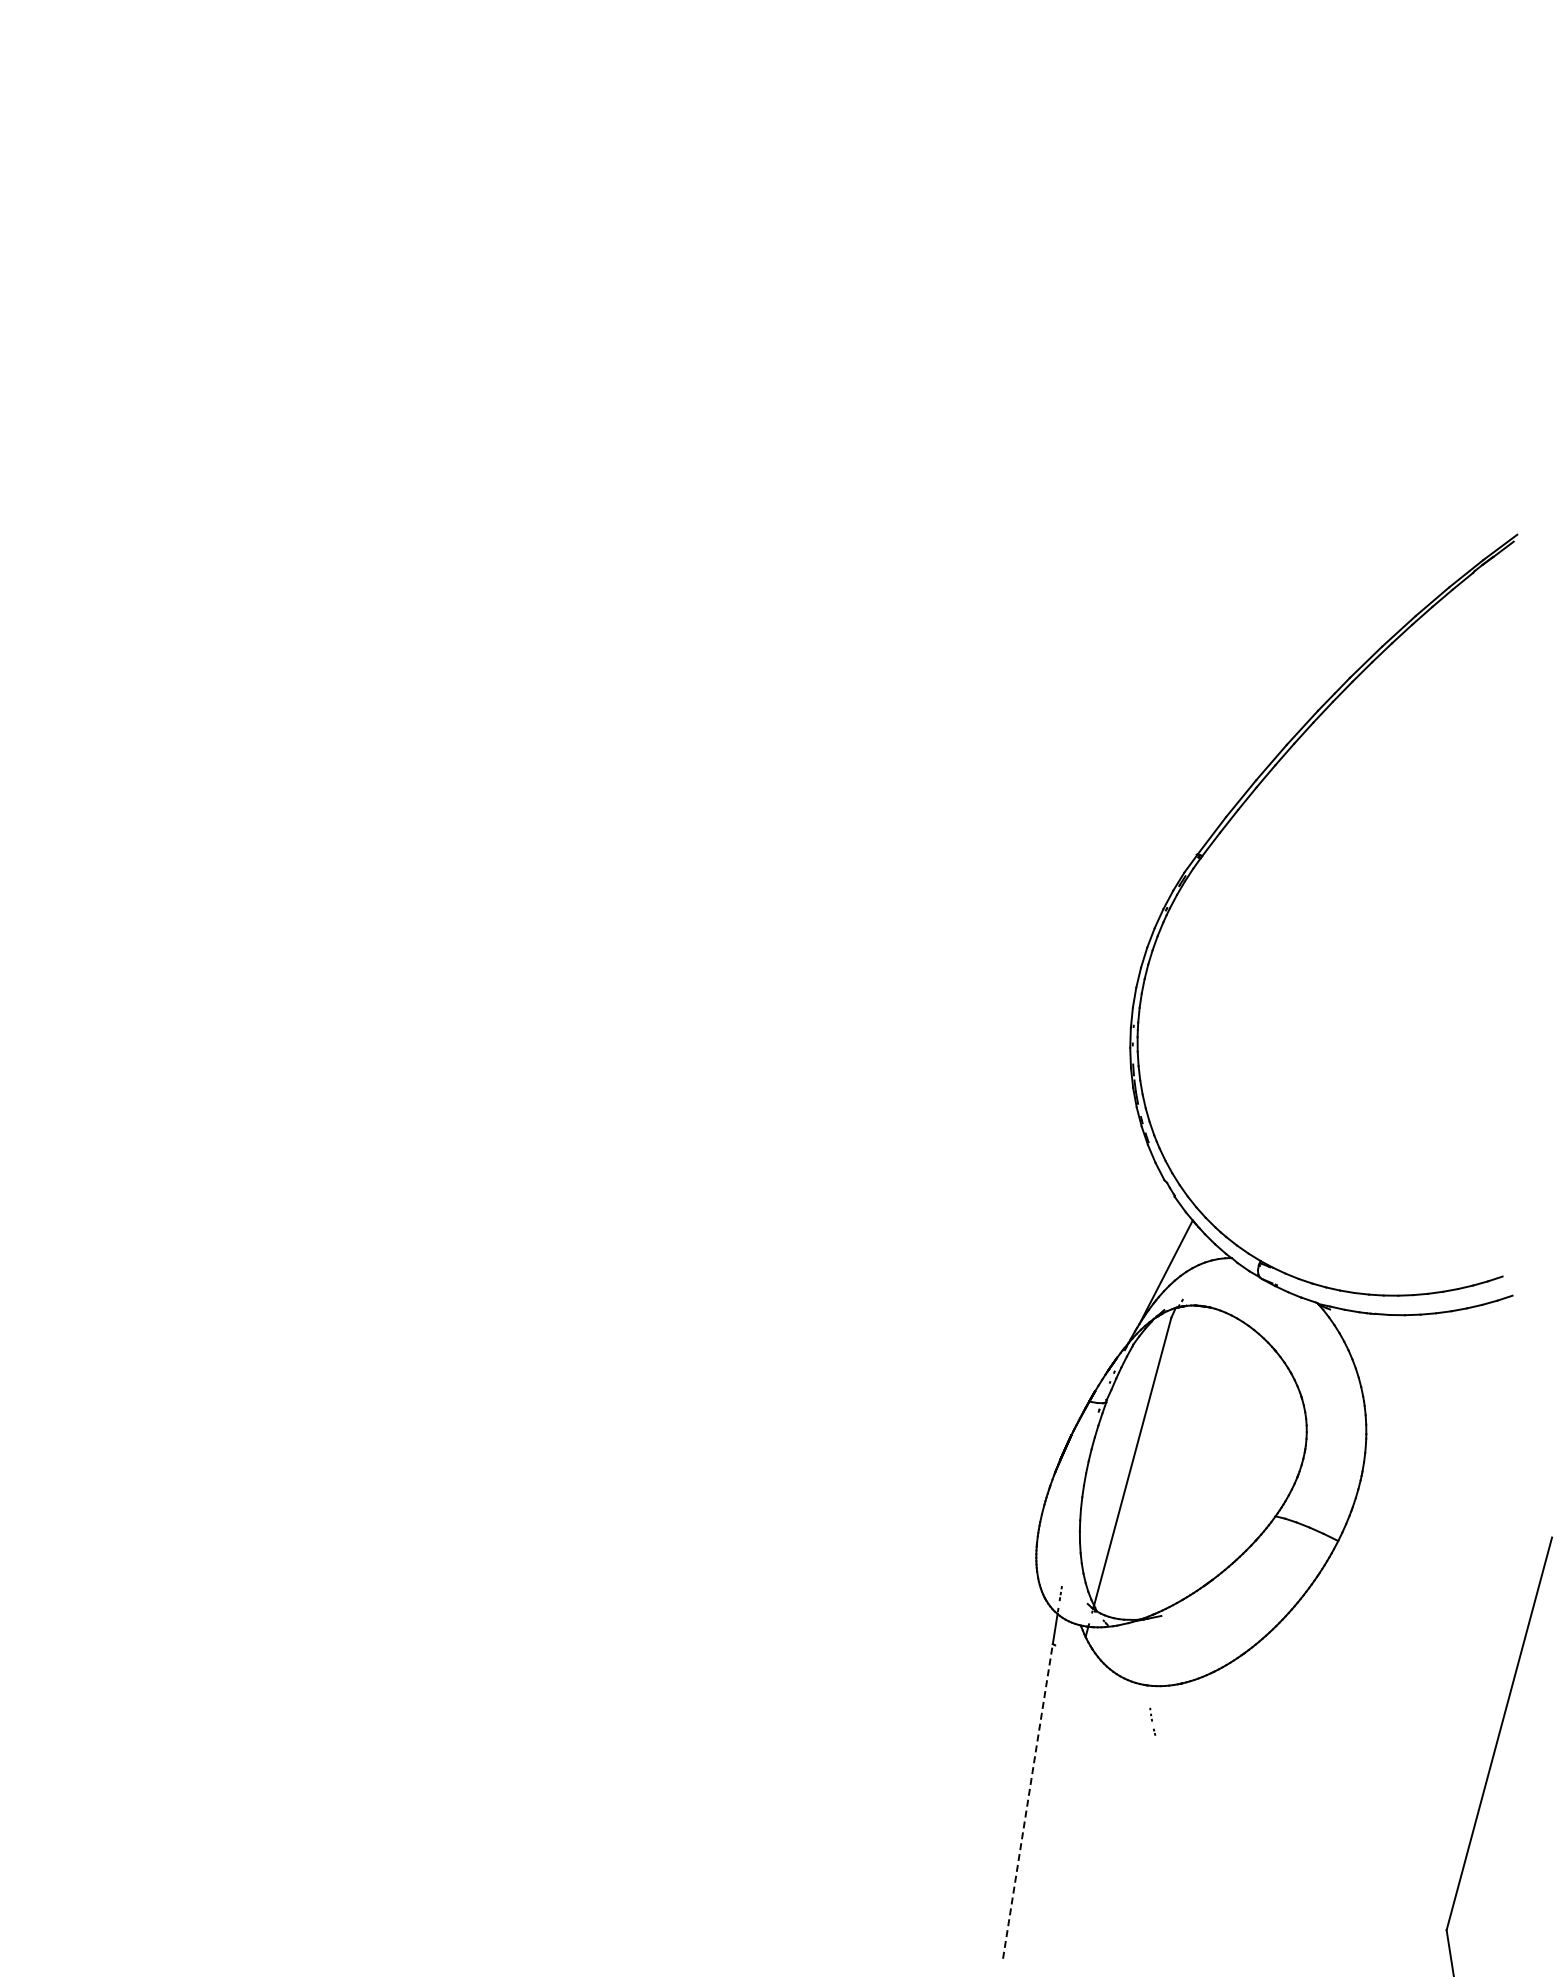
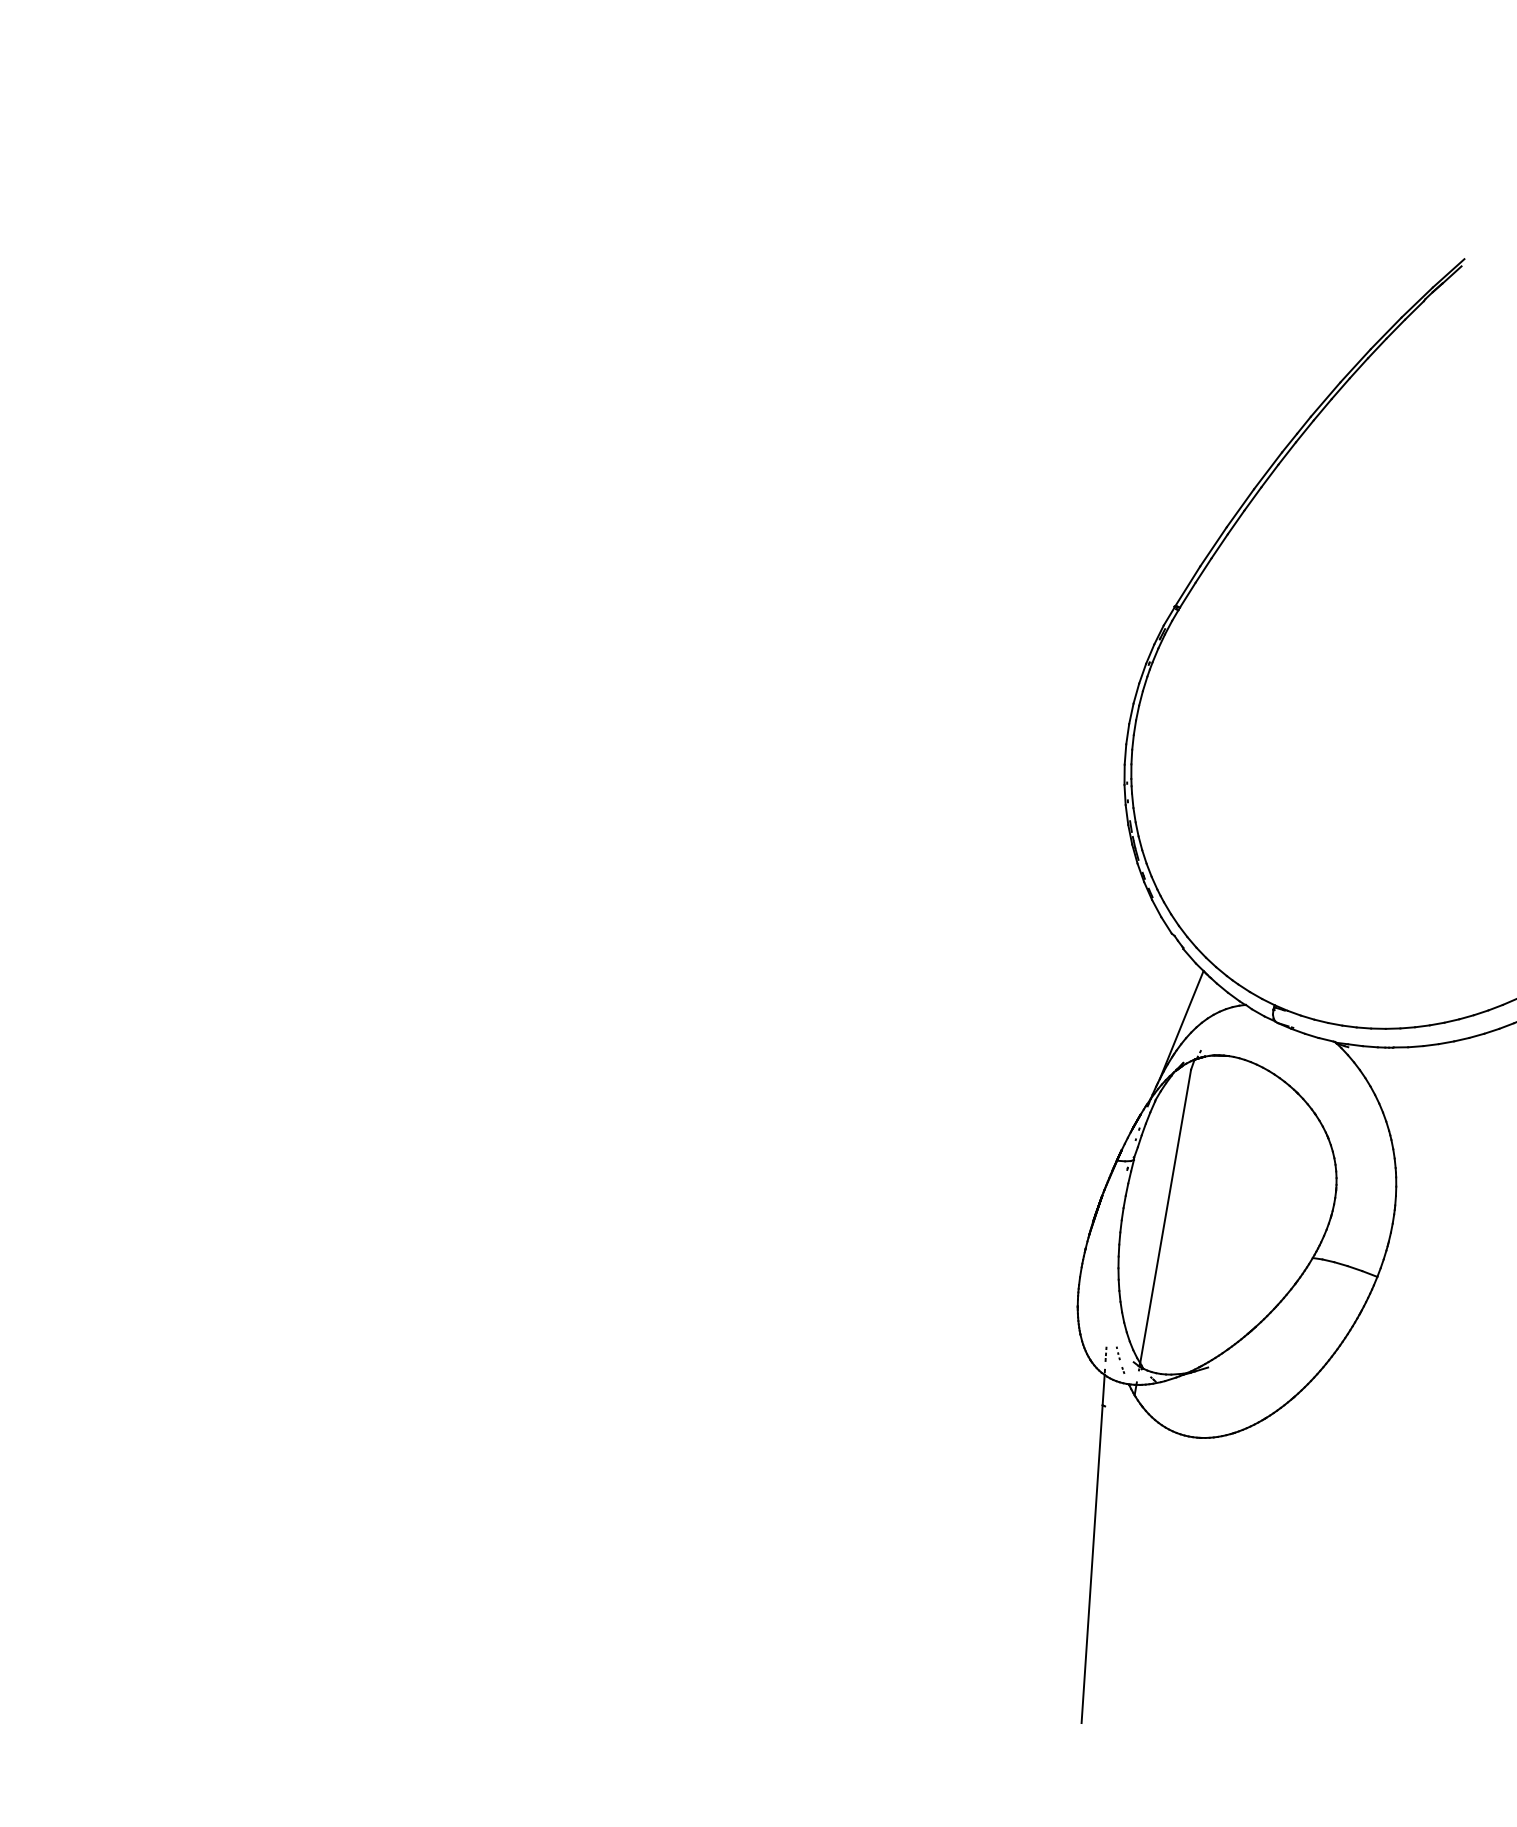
part: (1152, 1721) -> (1120, 1359), moved
line: (1028, 1800) -> (1092, 1563), dashed -> solid

